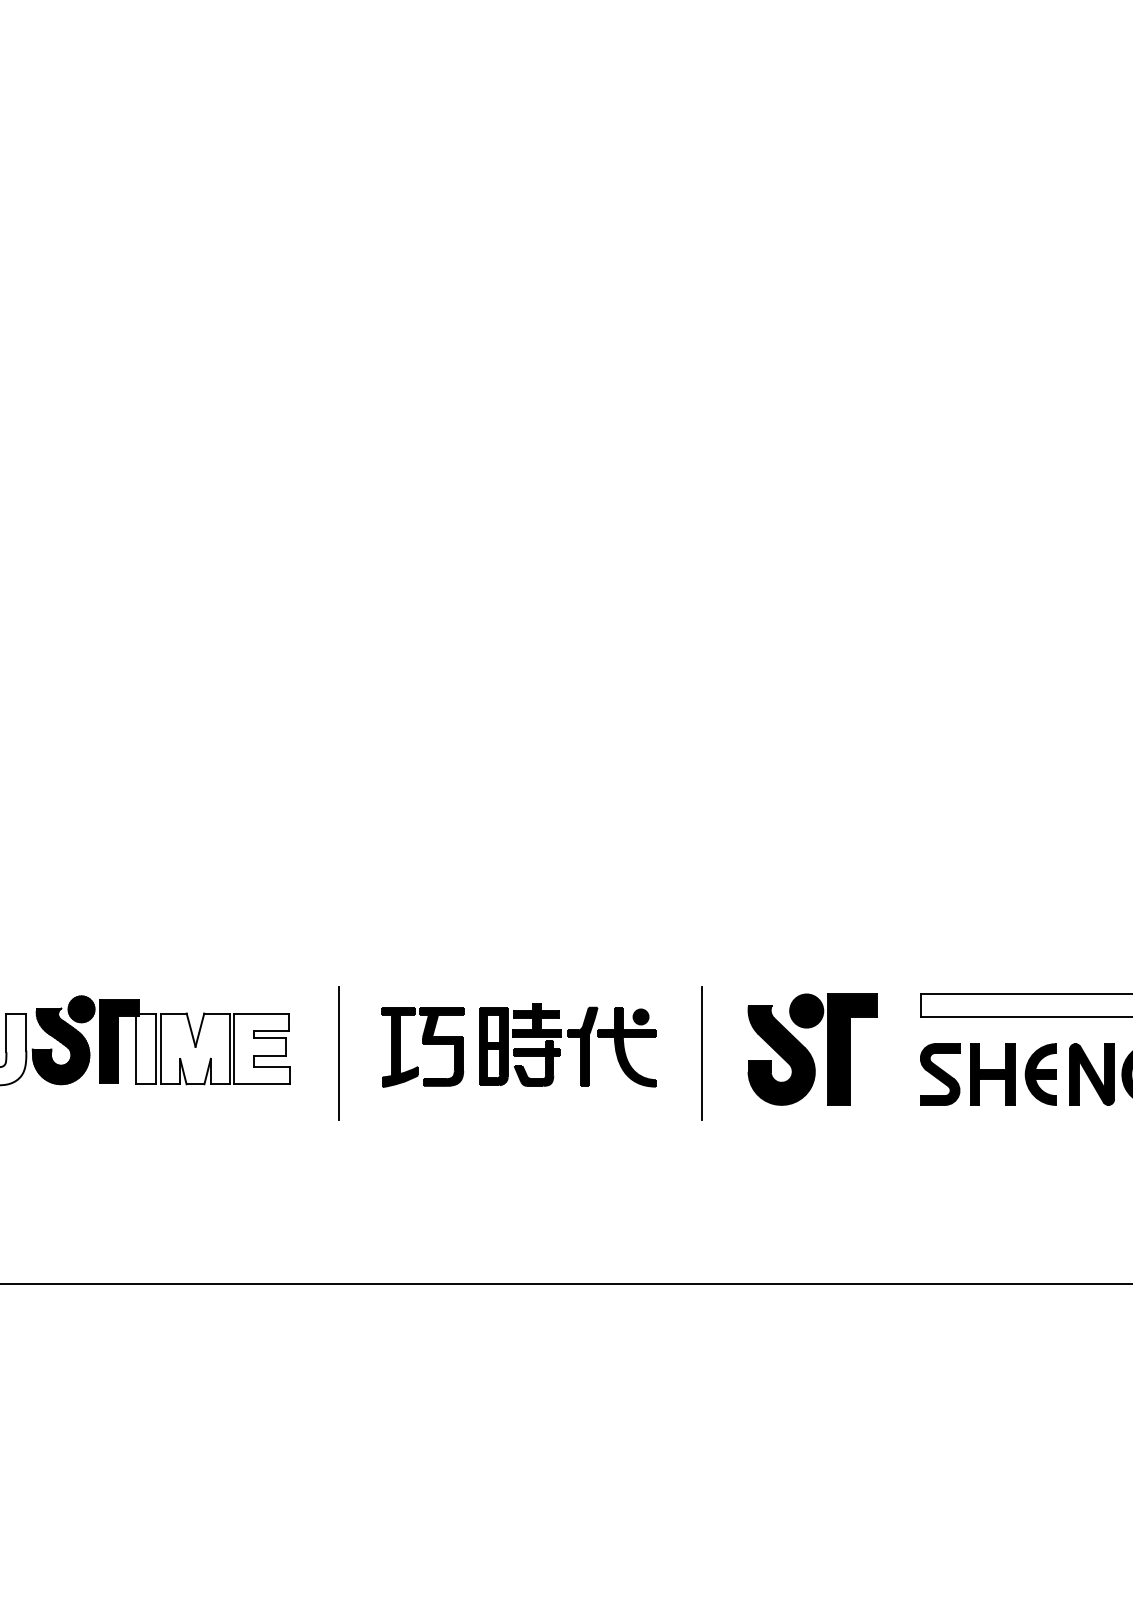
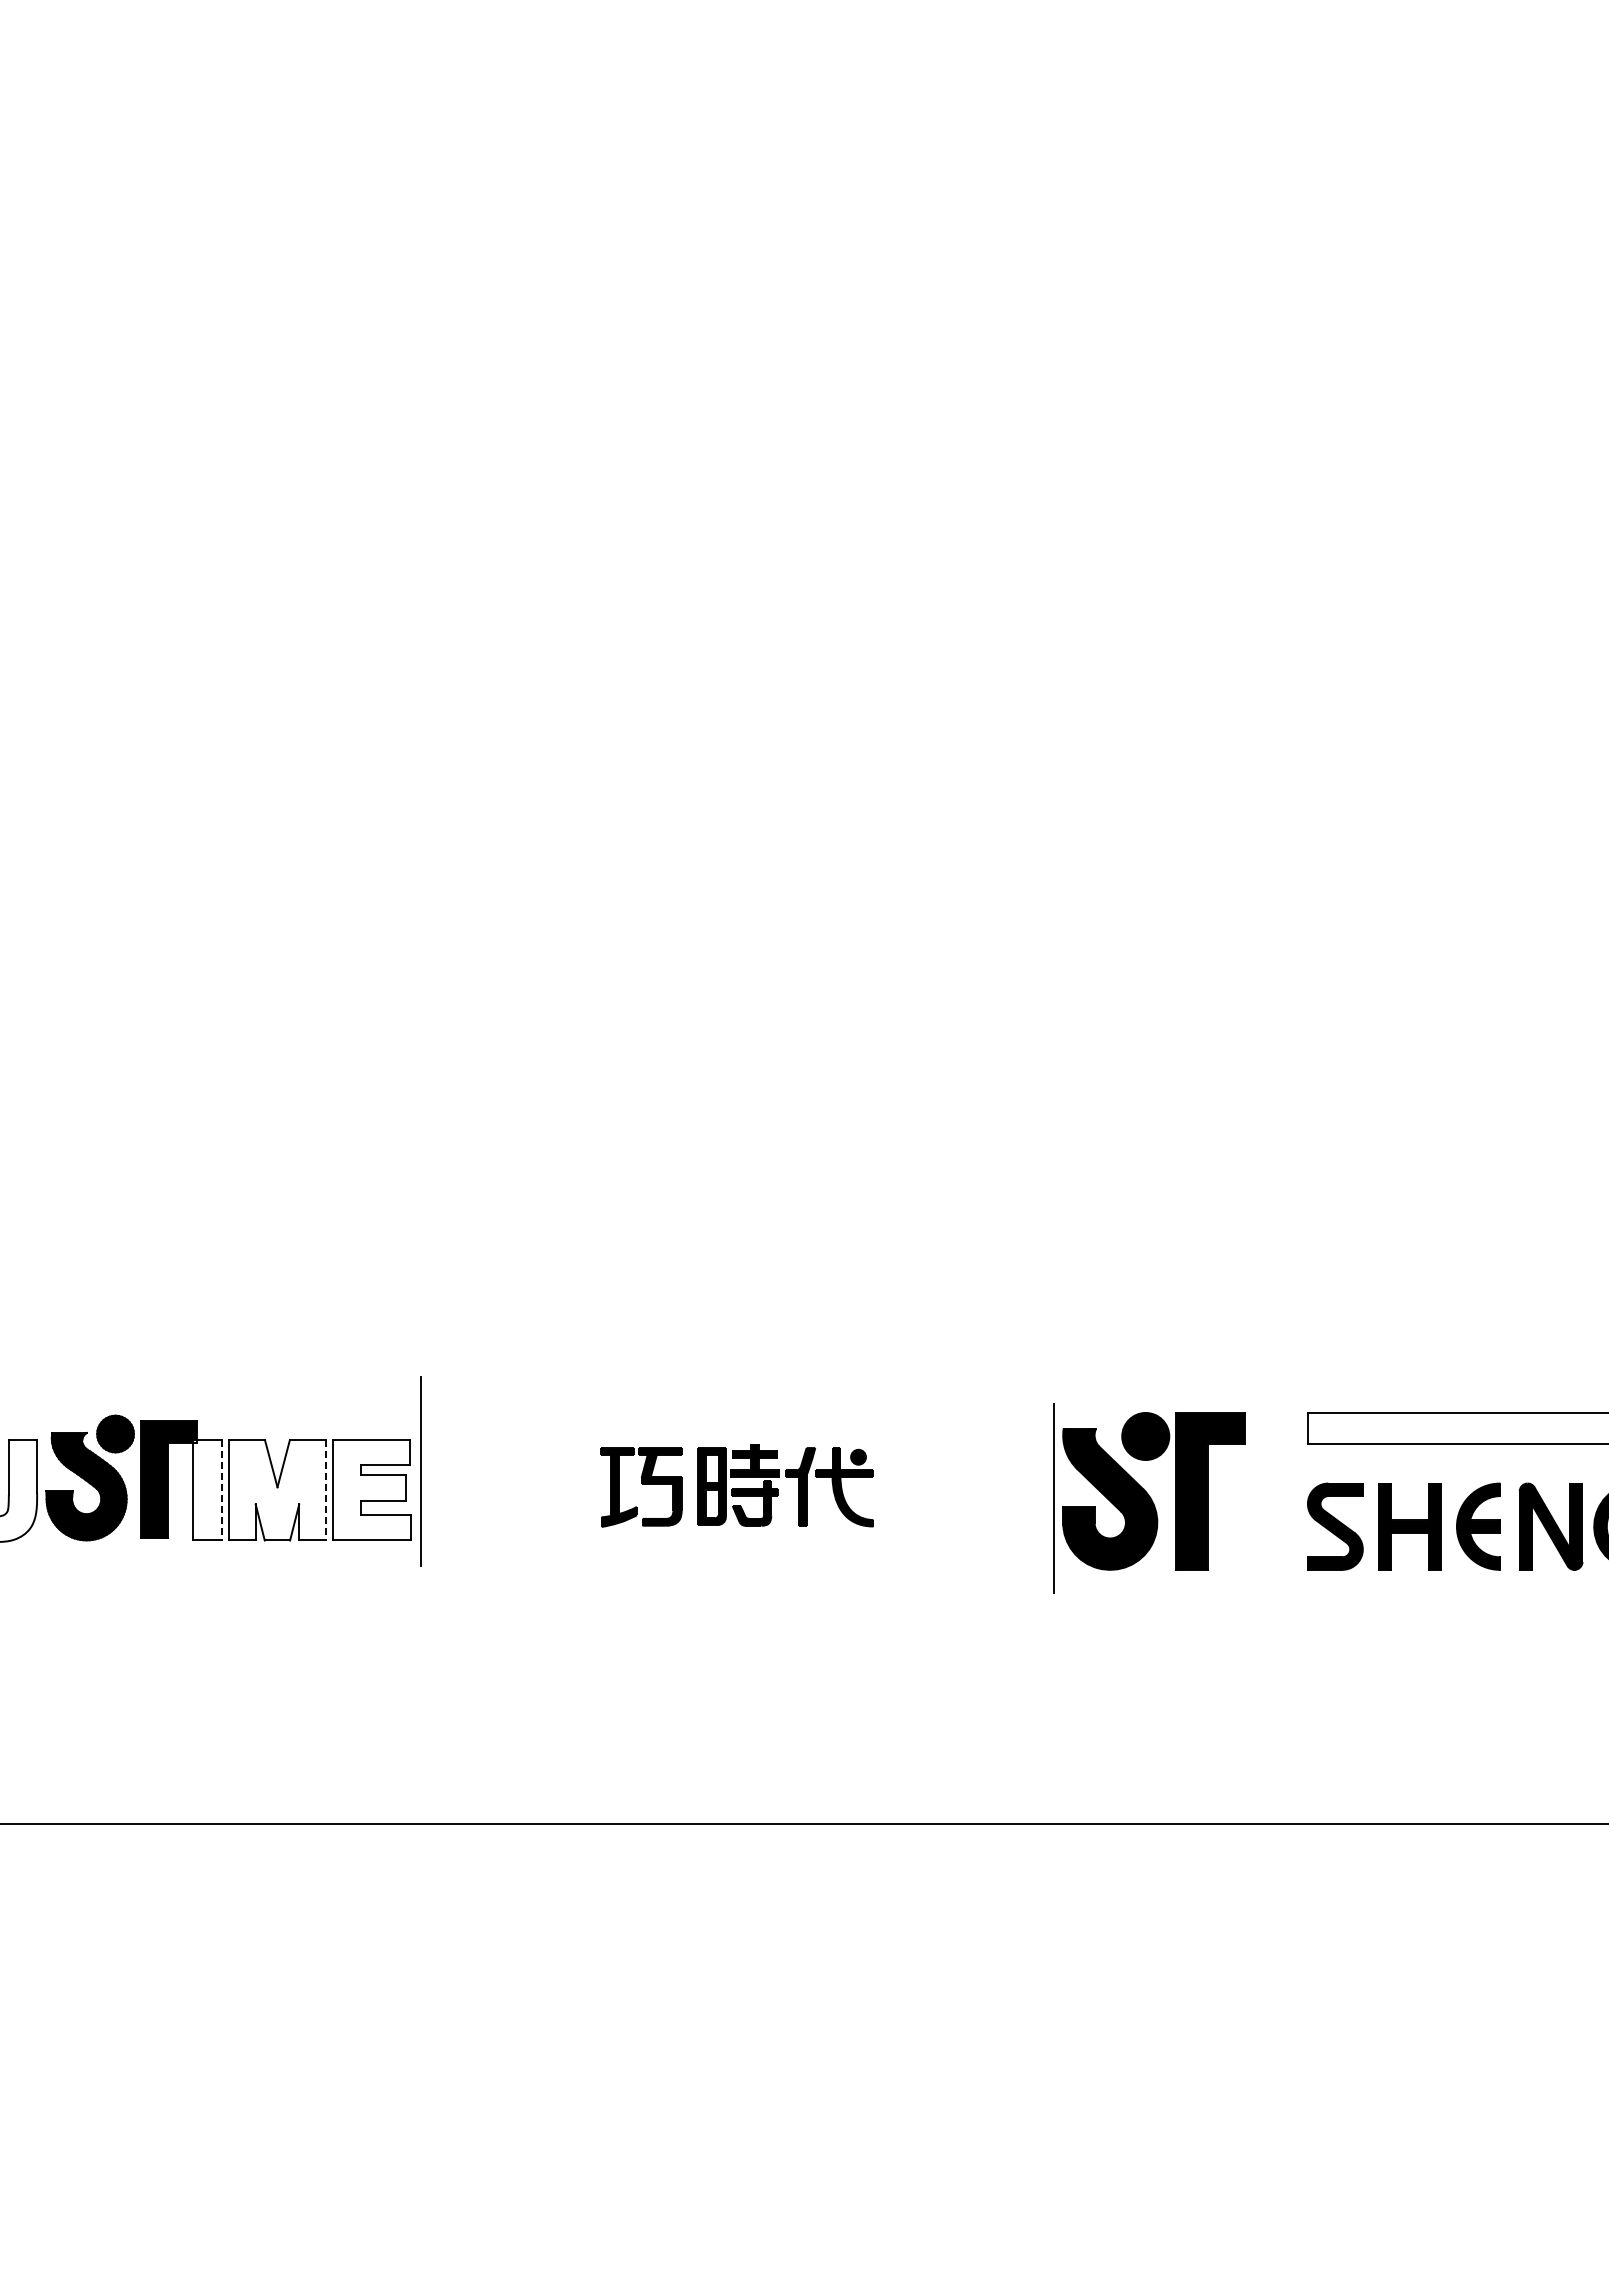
part: (519, 1045) -> (737, 1485), size x0.7
line: (156, 1049) -> (221, 1490), solid -> dashed
line: (230, 1049) -> (326, 1490), solid -> dashed
line: (338, 1053) -> (420, 1471), moved
line: (702, 1053) -> (1053, 1498), moved

